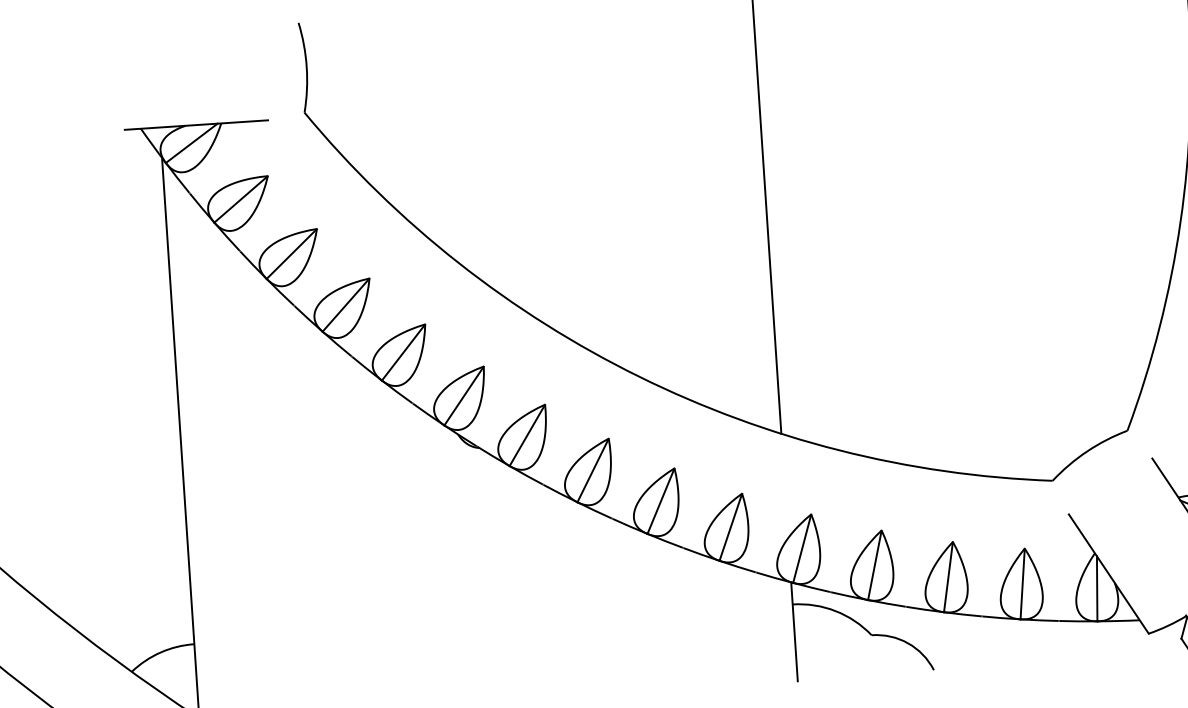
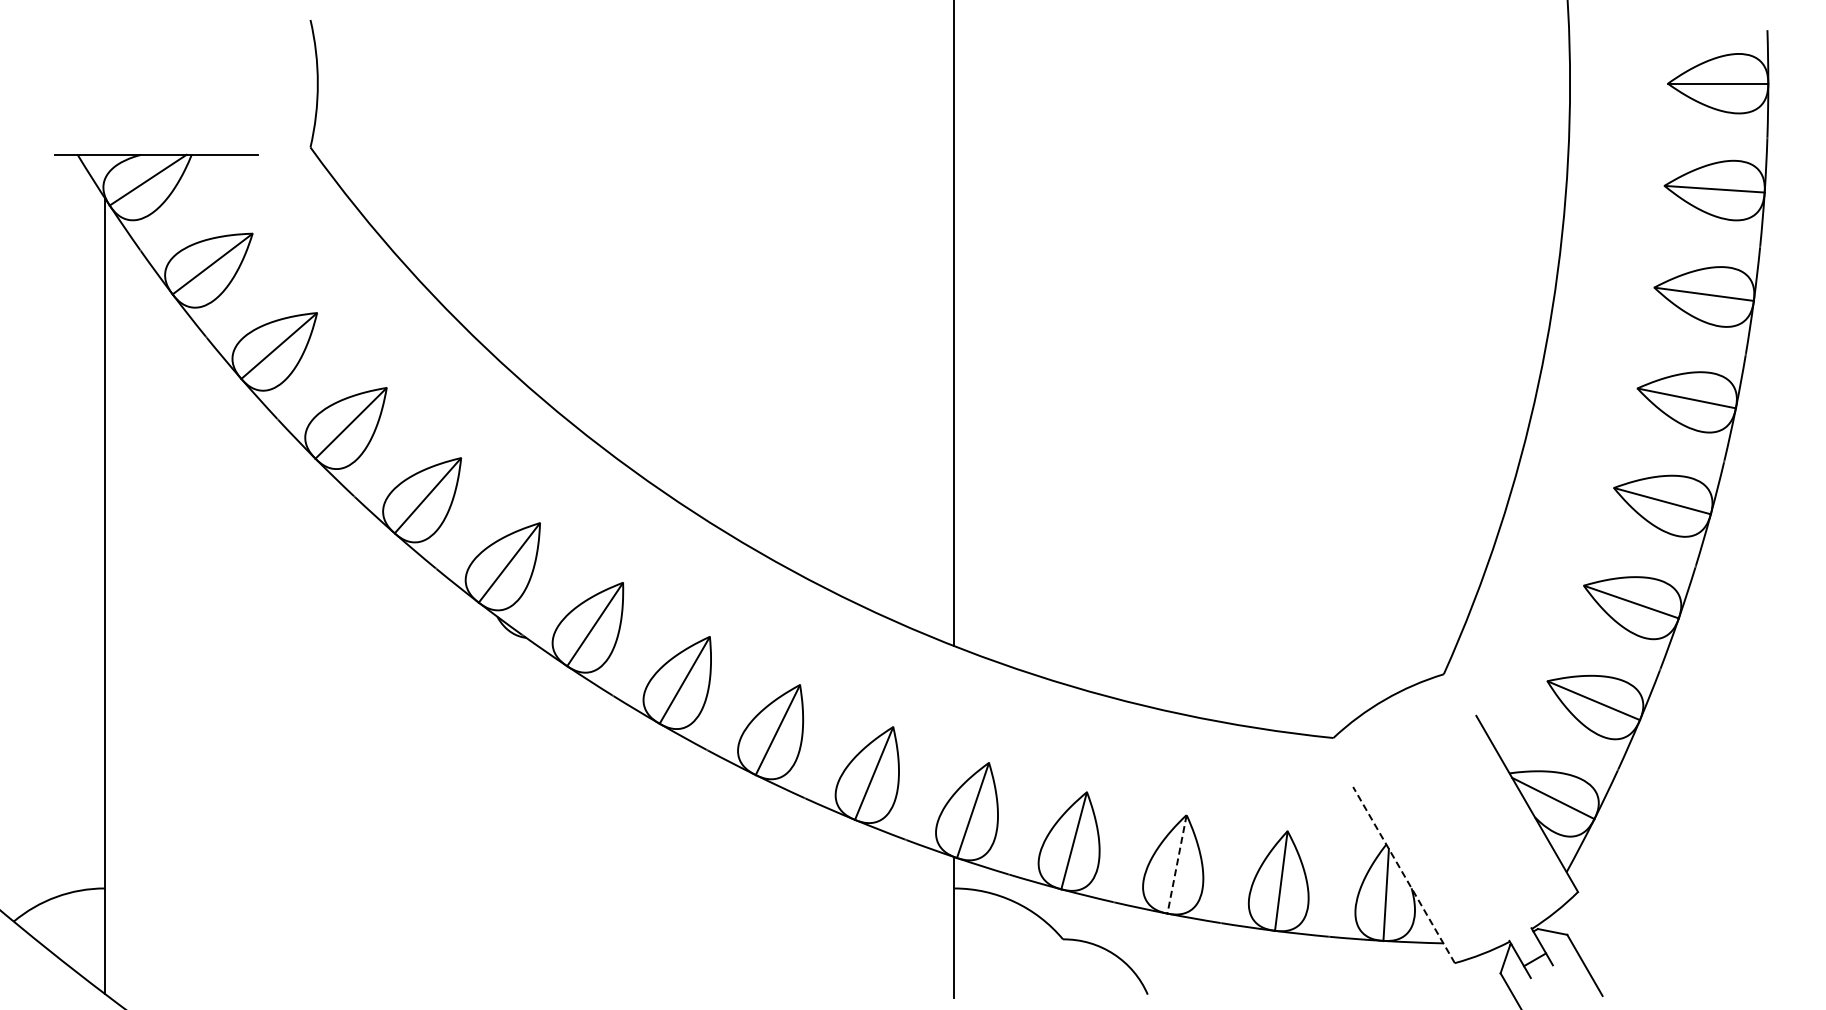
line: (1109, 574) -> (1404, 875), solid -> dashed
line: (948, 577) -> (1177, 864), solid -> dashed

